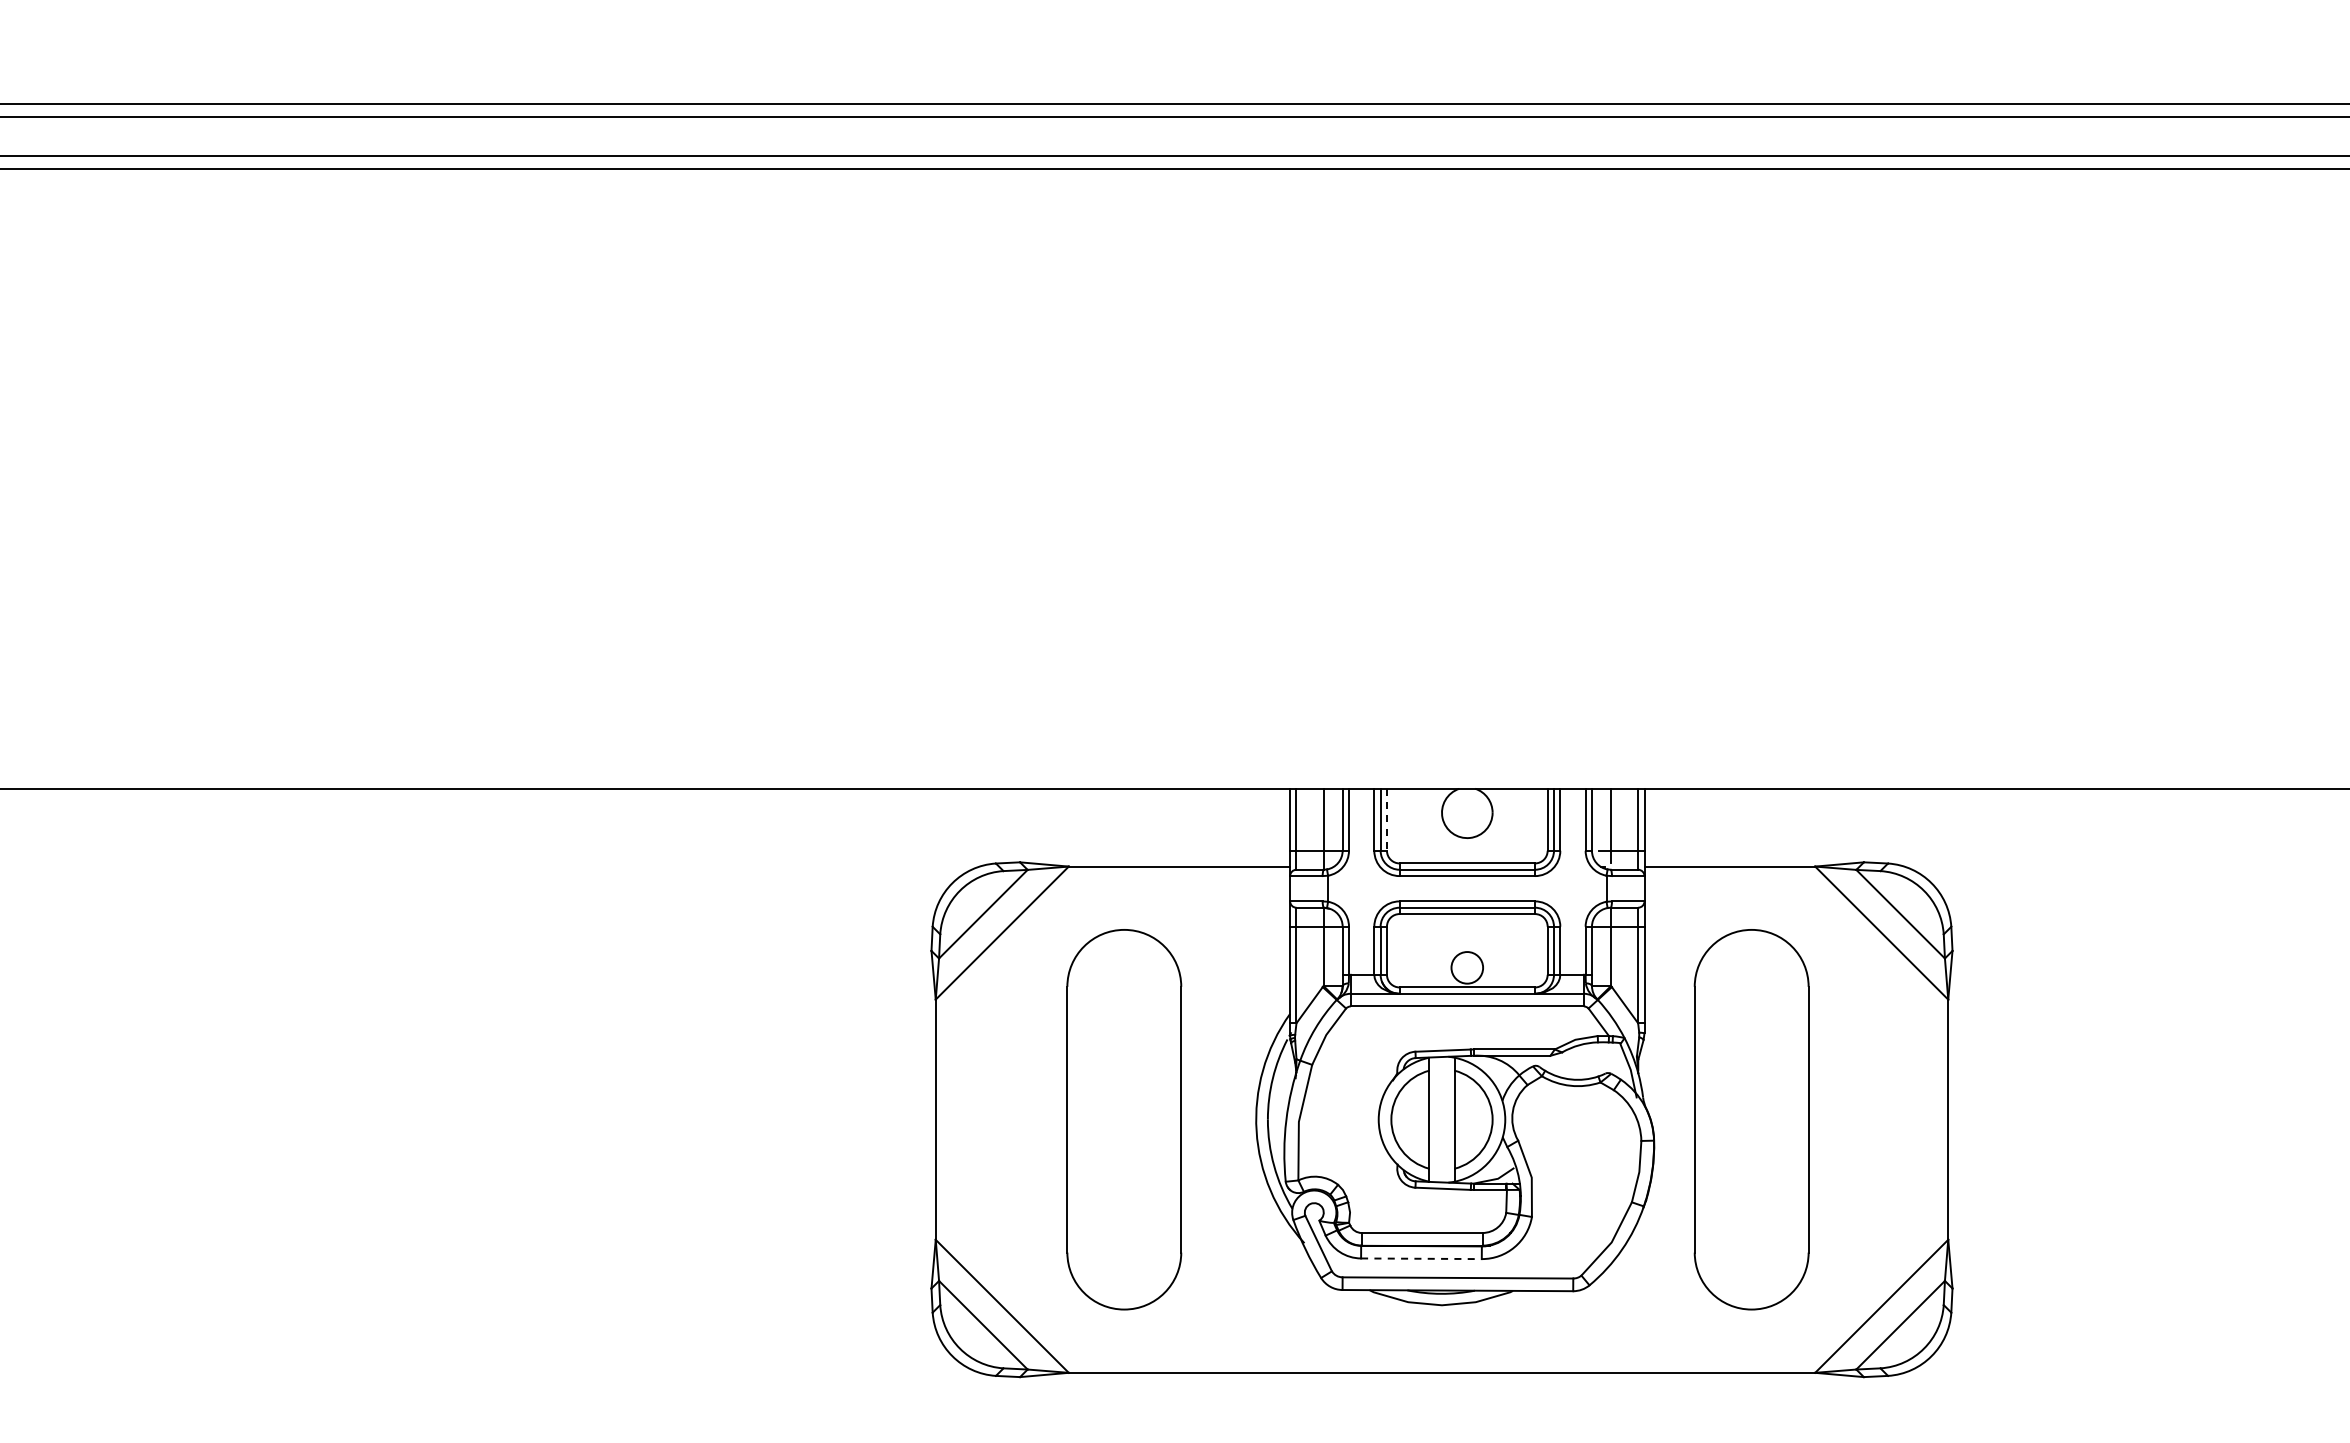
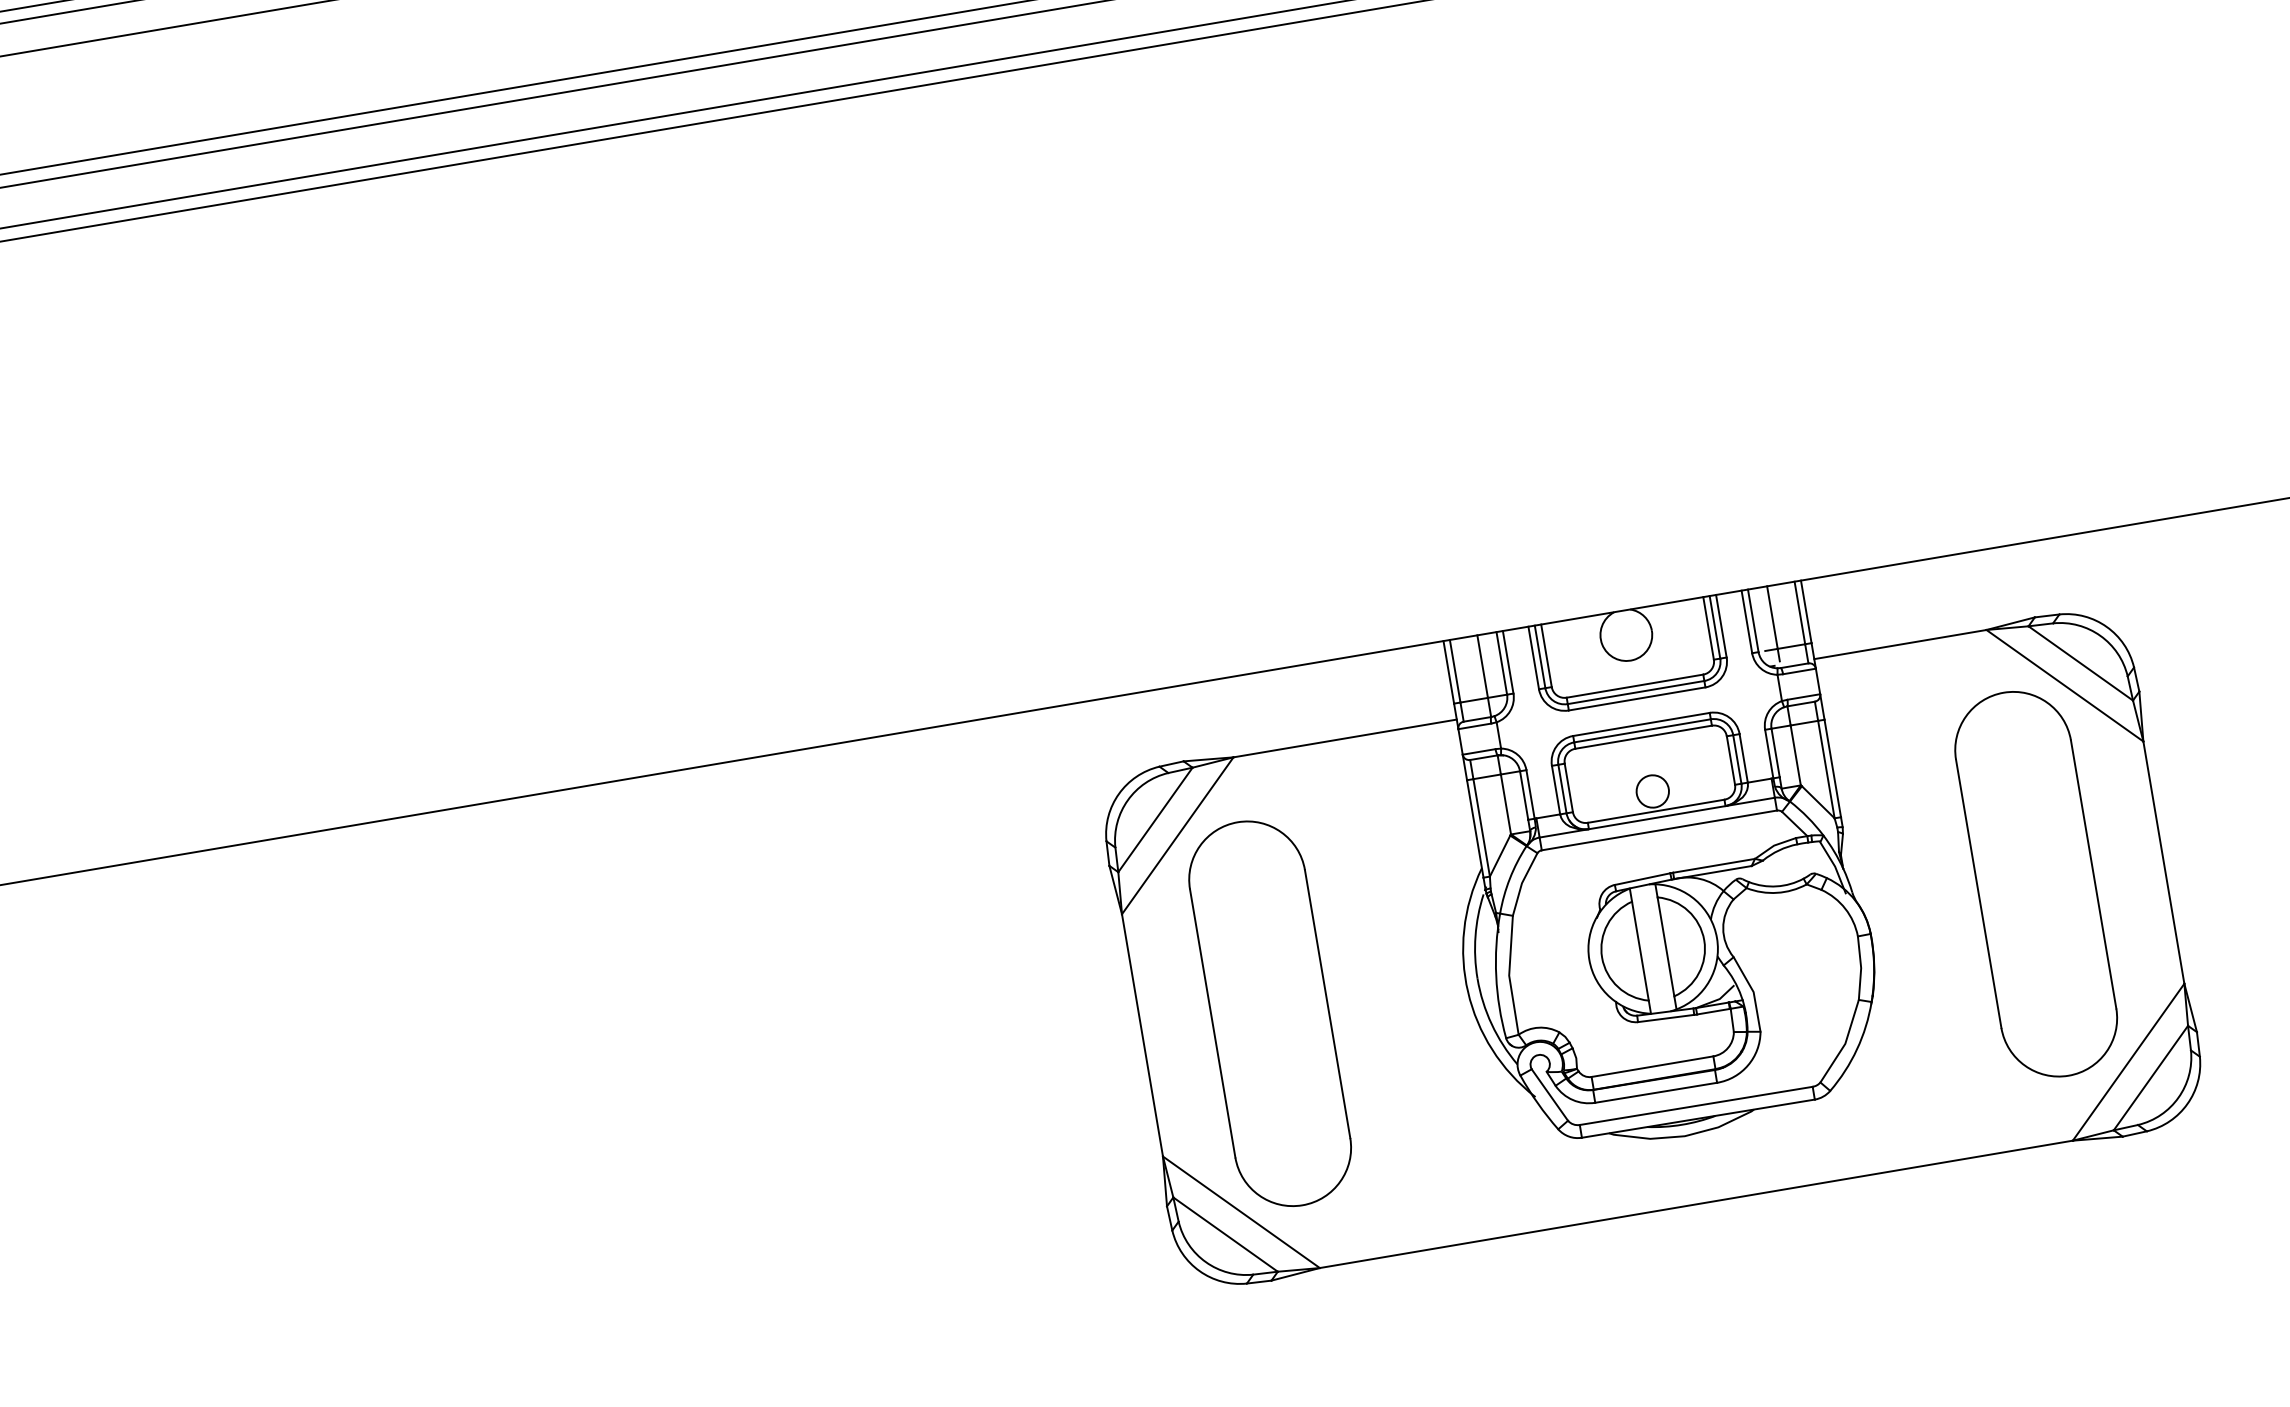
line: (1386, 820) -> (1546, 656), dashed -> solid
part: (1124, 1119) -> (1270, 1013), moved
part: (1751, 1119) -> (2035, 884), moved
line: (1421, 1258) -> (1656, 1092), dashed -> solid

